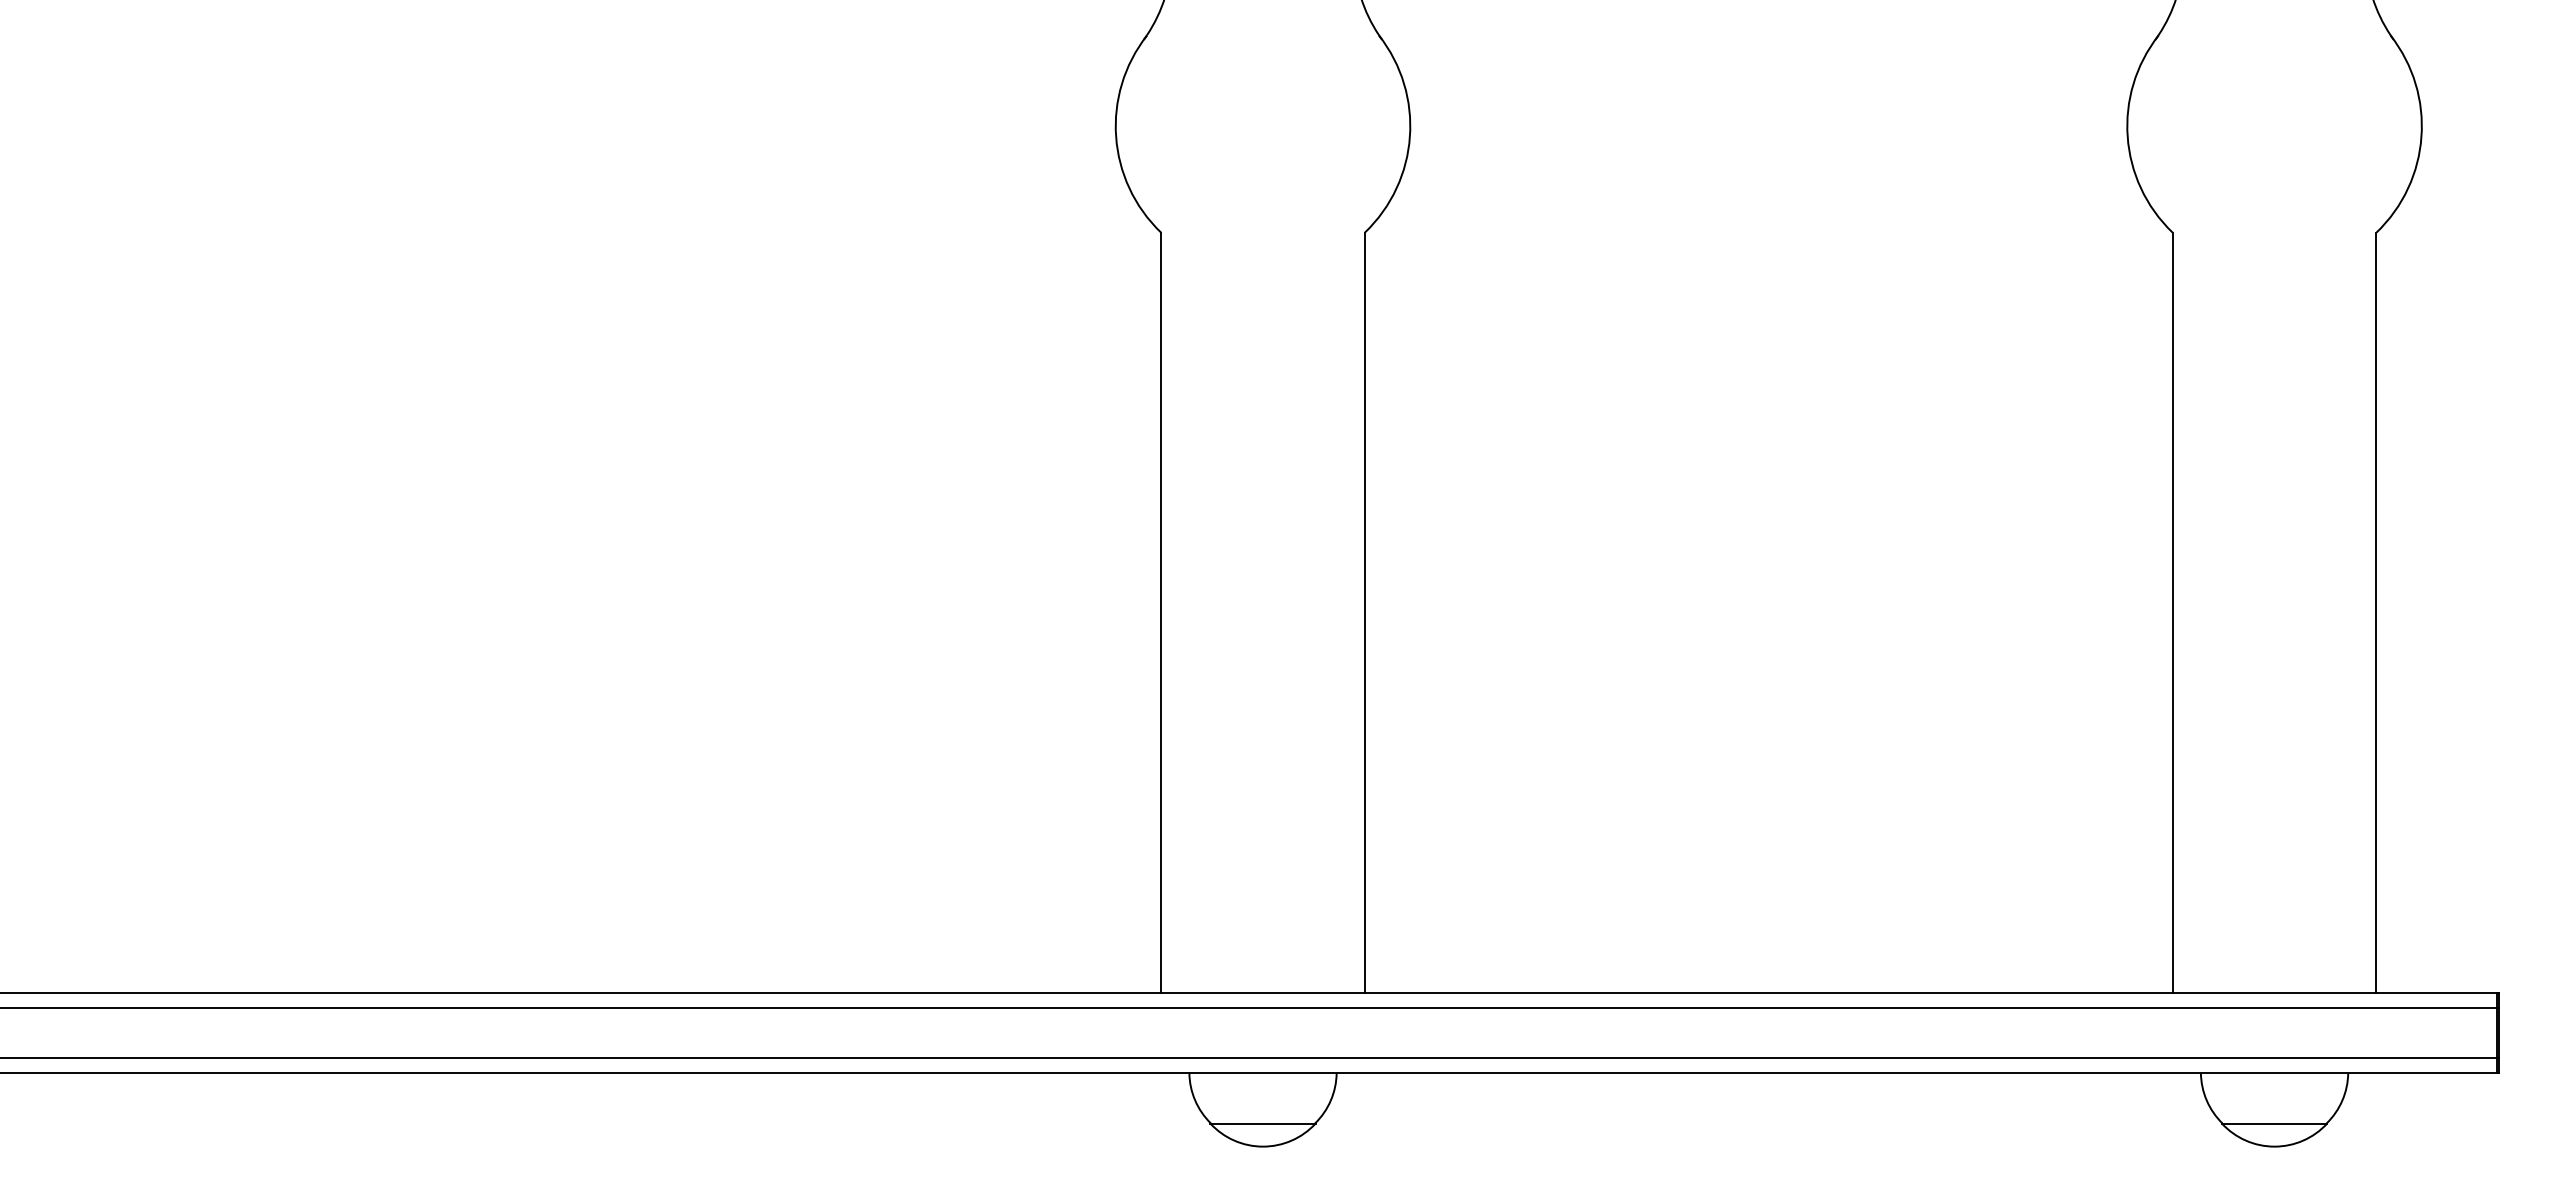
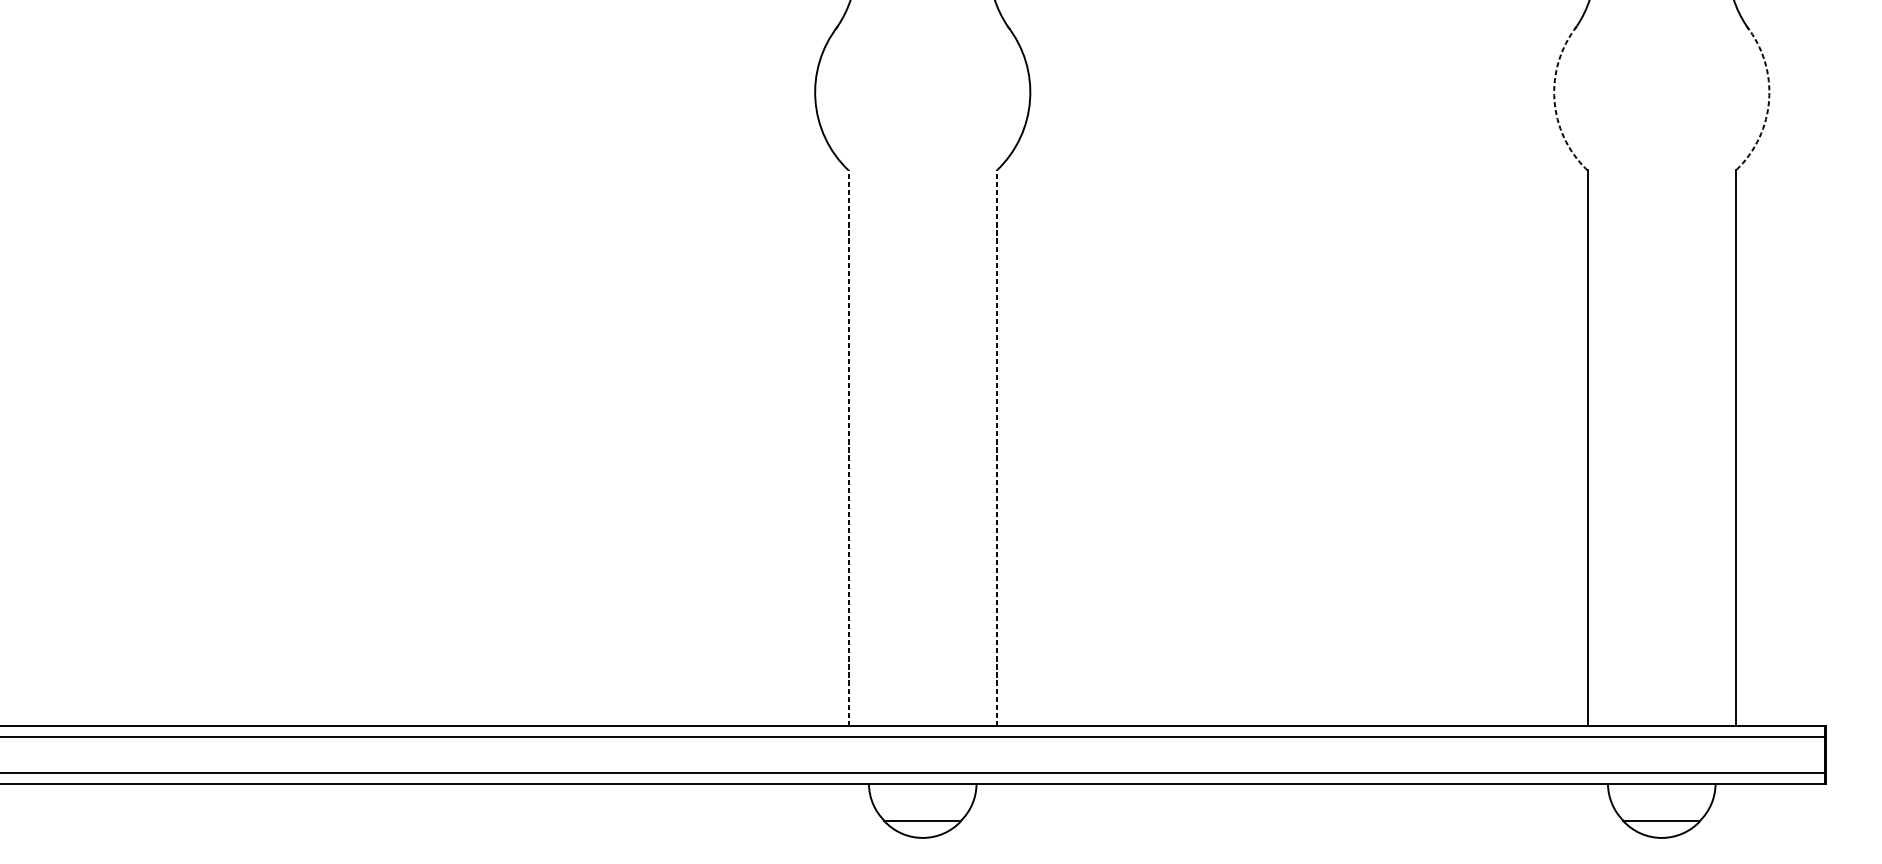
arc: (2127, 136) -> (1554, 99), solid -> dashed
arc: (2421, 136) -> (1769, 99), solid -> dashed
line: (1161, 612) -> (848, 447), solid -> dashed
line: (1364, 612) -> (996, 447), solid -> dashed

